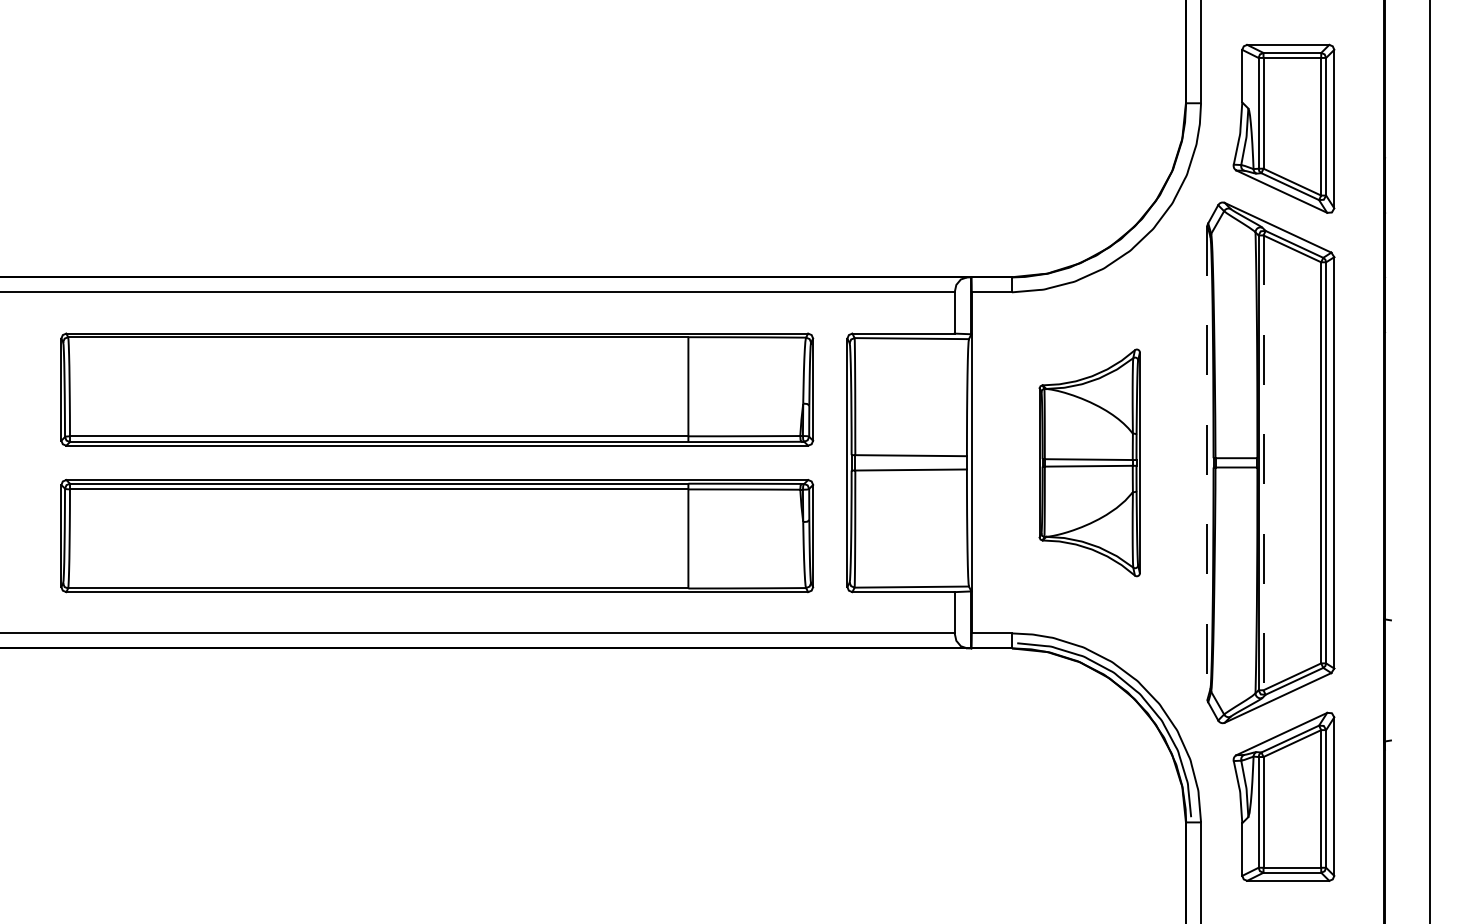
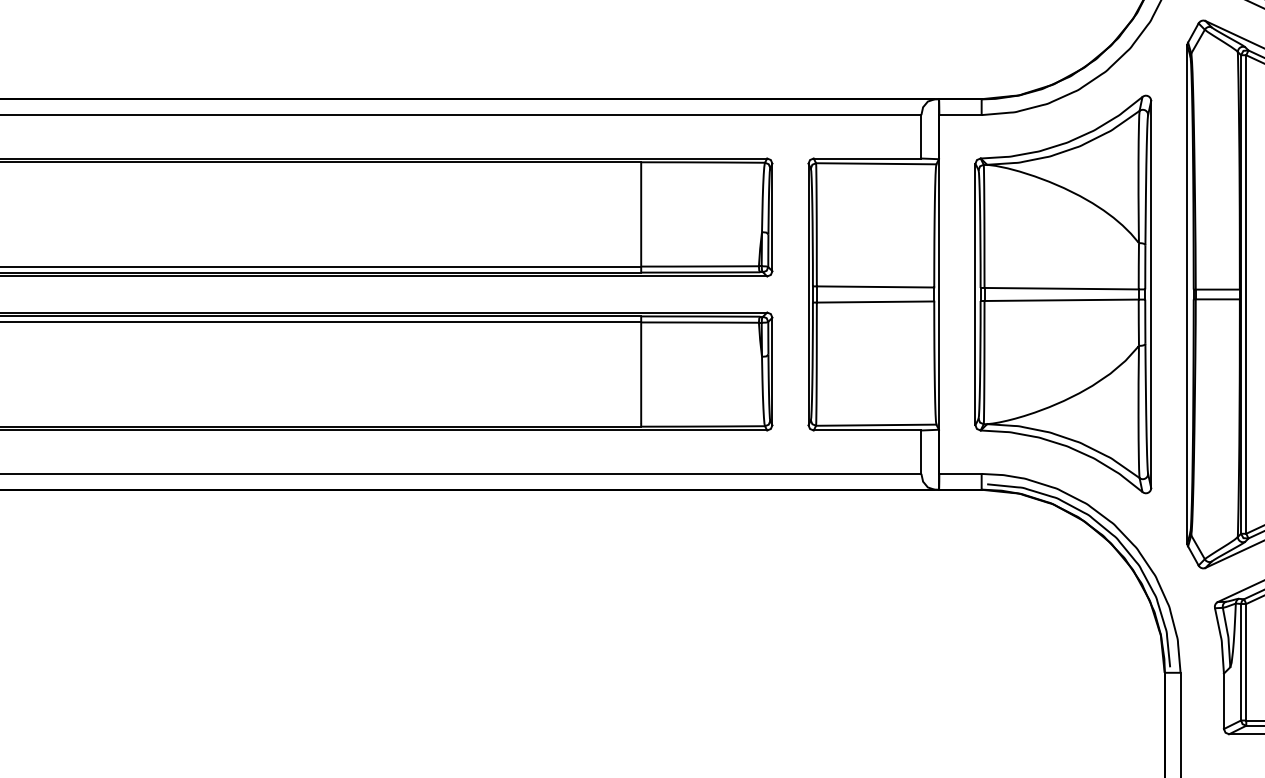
part: (1089, 462) -> (1063, 294), size x1.67
line: (1207, 462) -> (1187, 294), dashed -> solid
line: (1263, 463) -> (1246, 295), dashed -> solid

